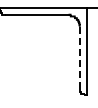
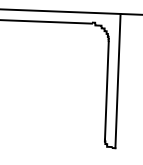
line: (79, 58) -> (106, 91), dashed -> solid

